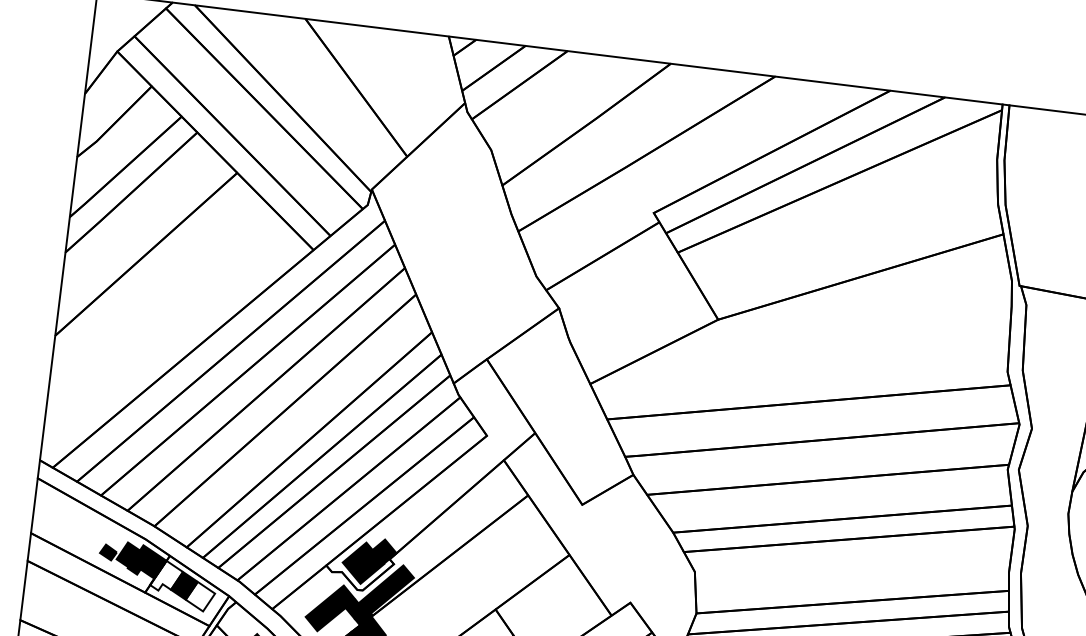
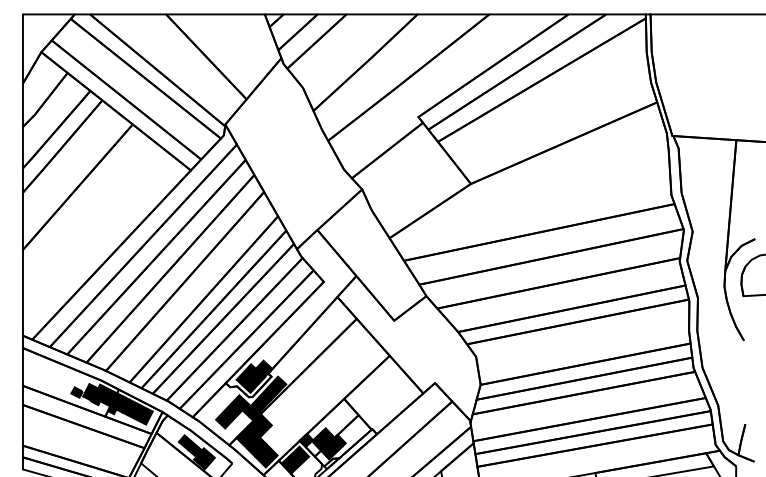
fill: (166, 575) -> (118, 403), added
fill: (199, 596) -> (142, 414), added

